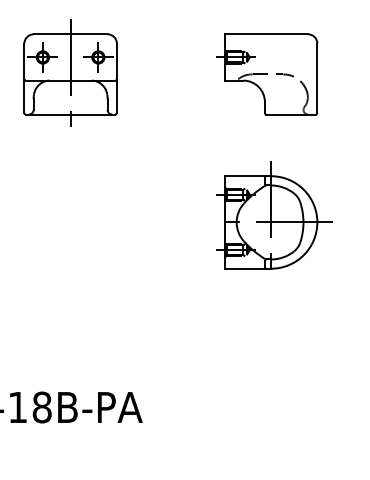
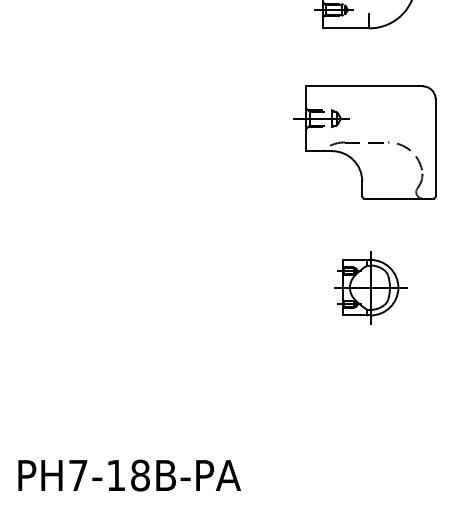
part: (70, 72) -> (168, 140), removed
part: (267, 74) -> (365, 142), size x1.4
part: (274, 215) -> (372, 283), size x0.6

